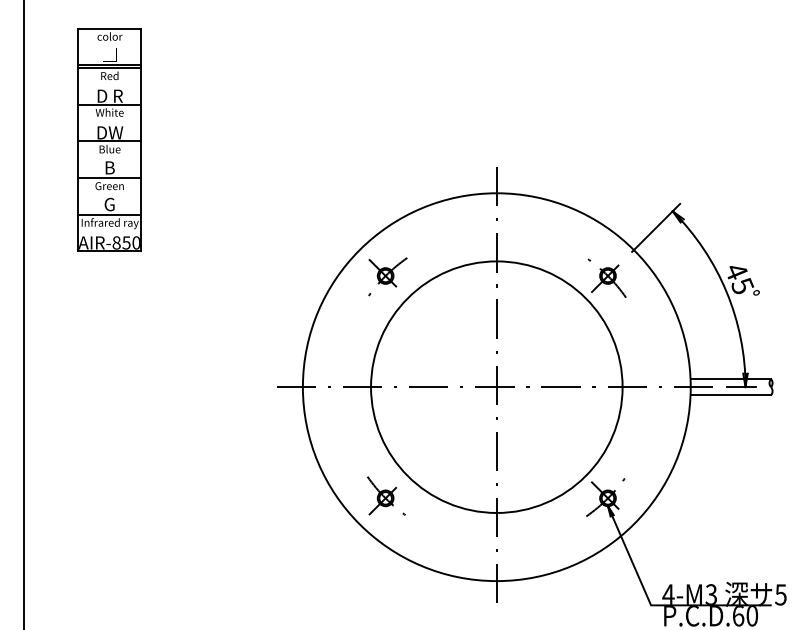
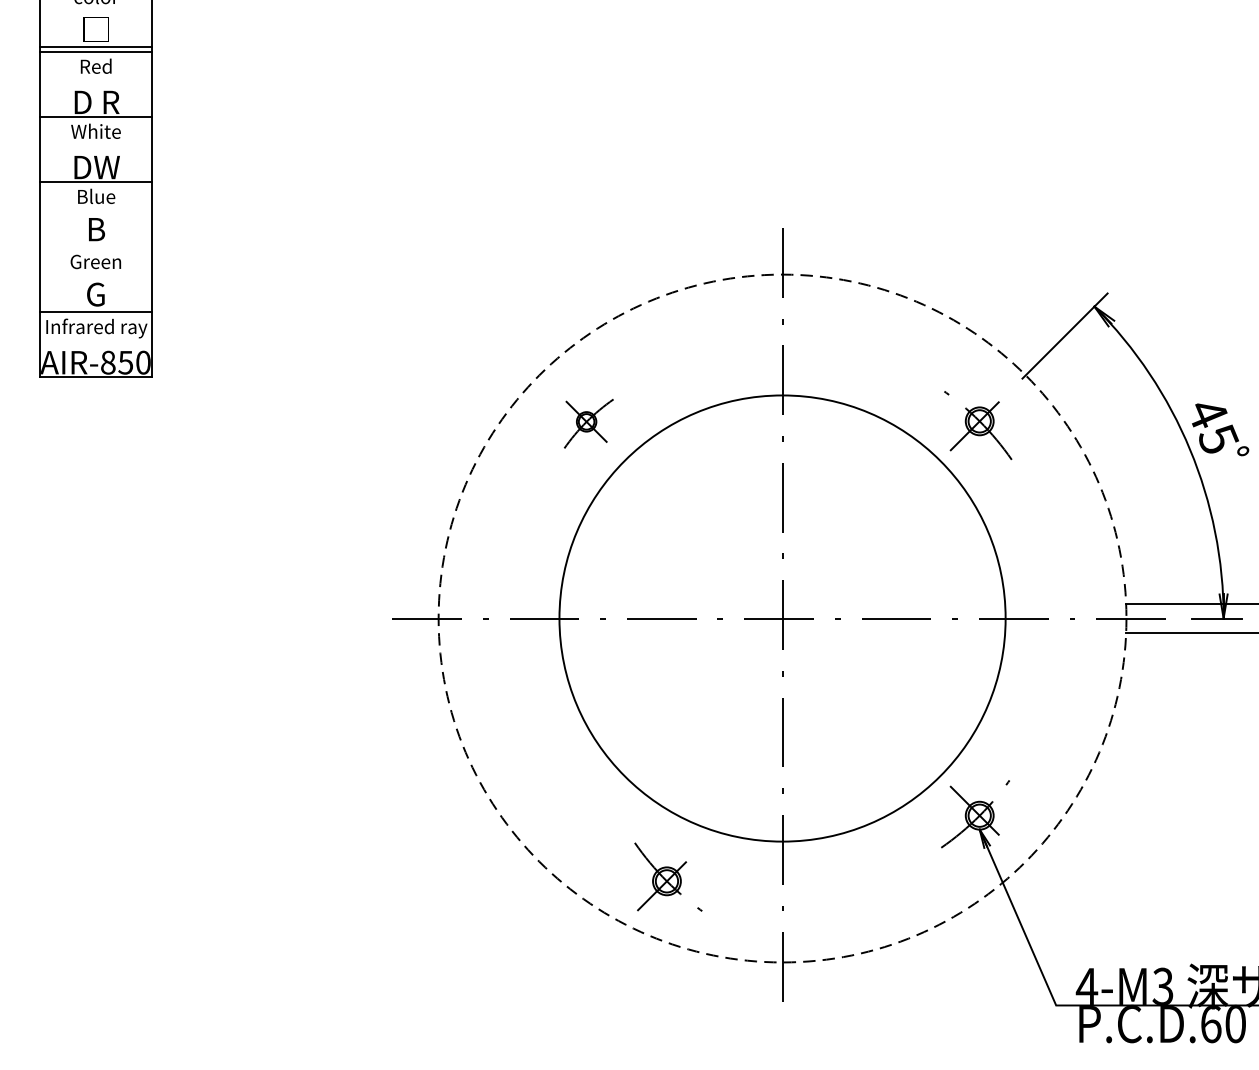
line: (109, 177) -> (95, 246), removed
part: (387, 276) -> (588, 422), size x0.7
circle: (496, 387) -> (781, 619), solid -> dashed
part: (386, 495) -> (668, 876), moved

